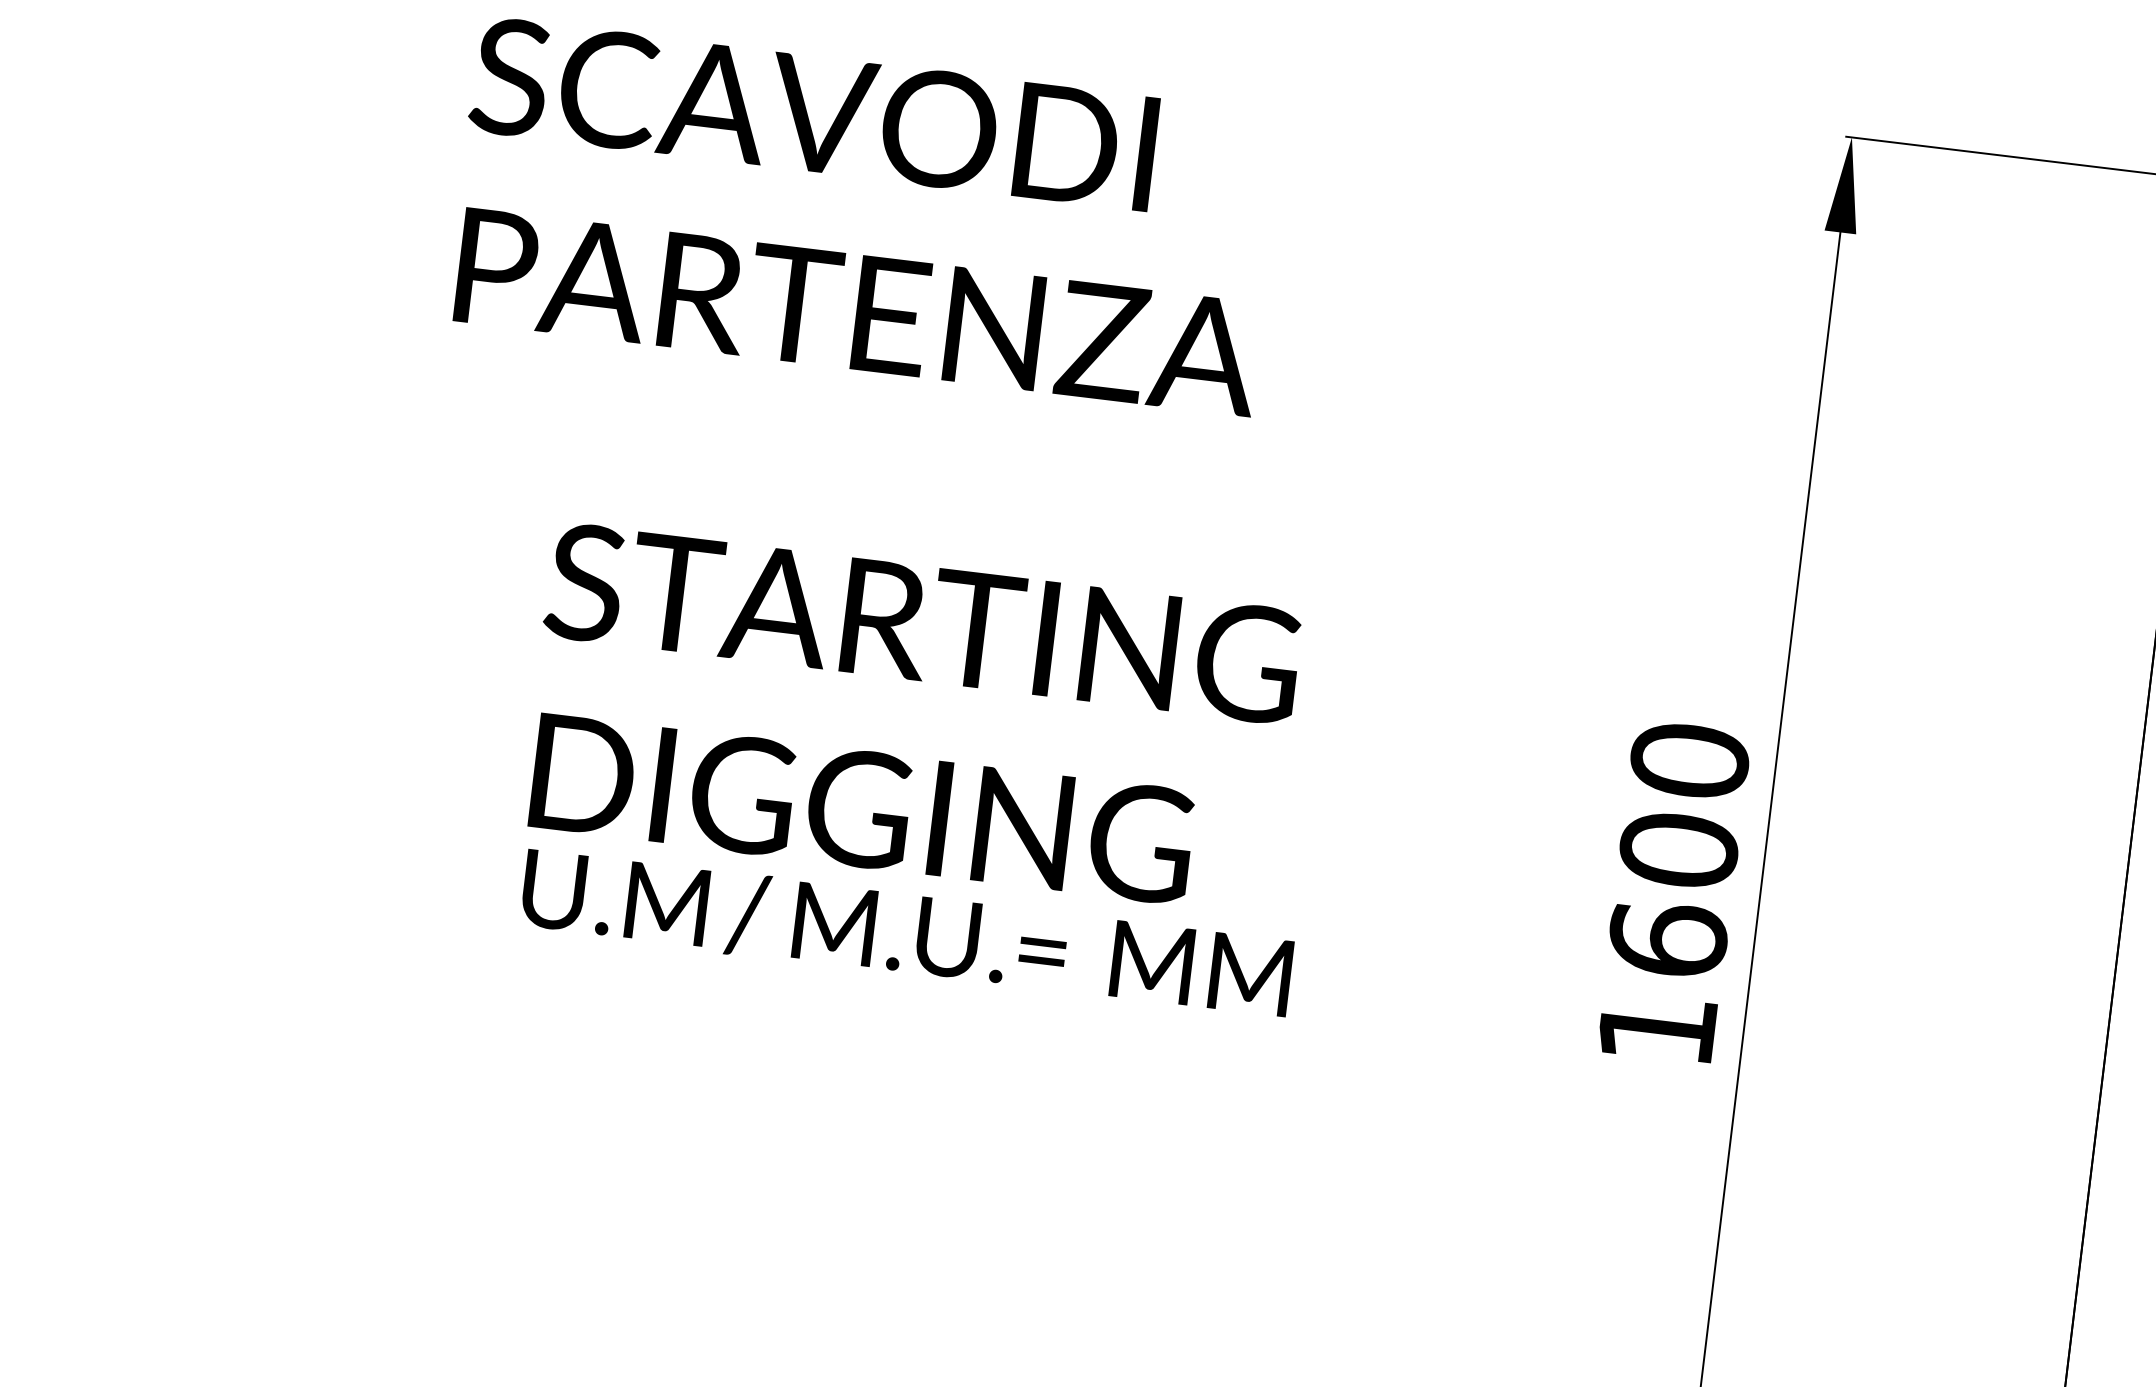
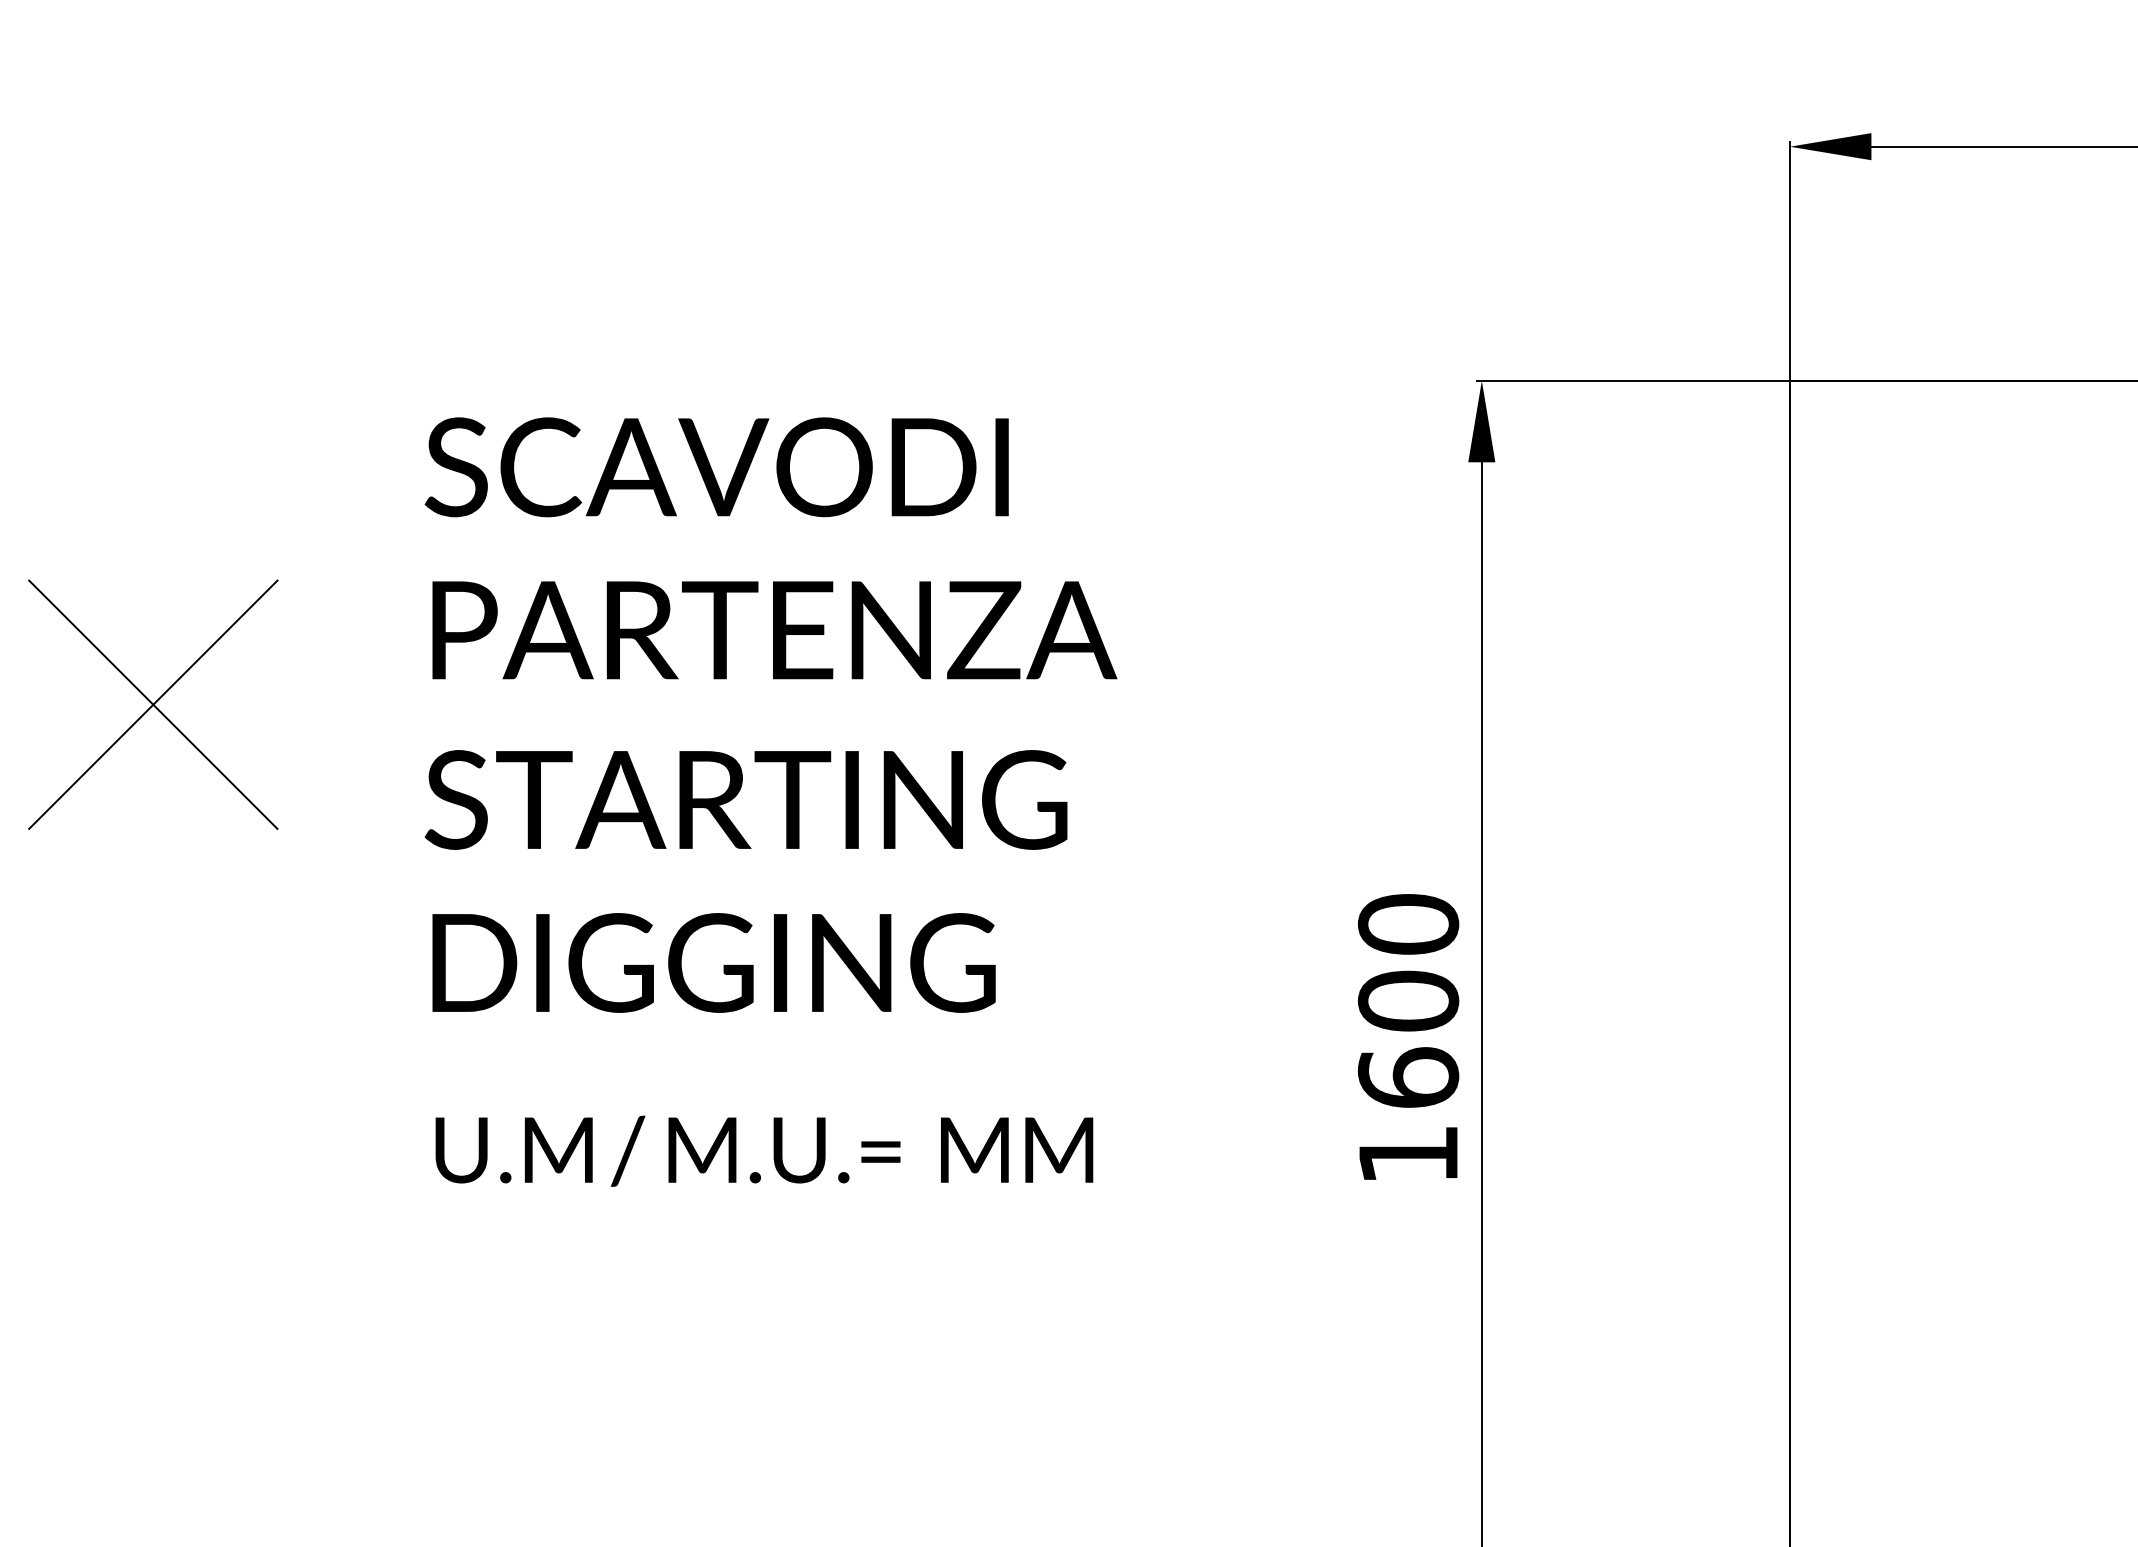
text: (864, 216) -> (770, 548), moved
part: (257, 327) -> (153, 704), added
text: (910, 718) -> (745, 881), moved

